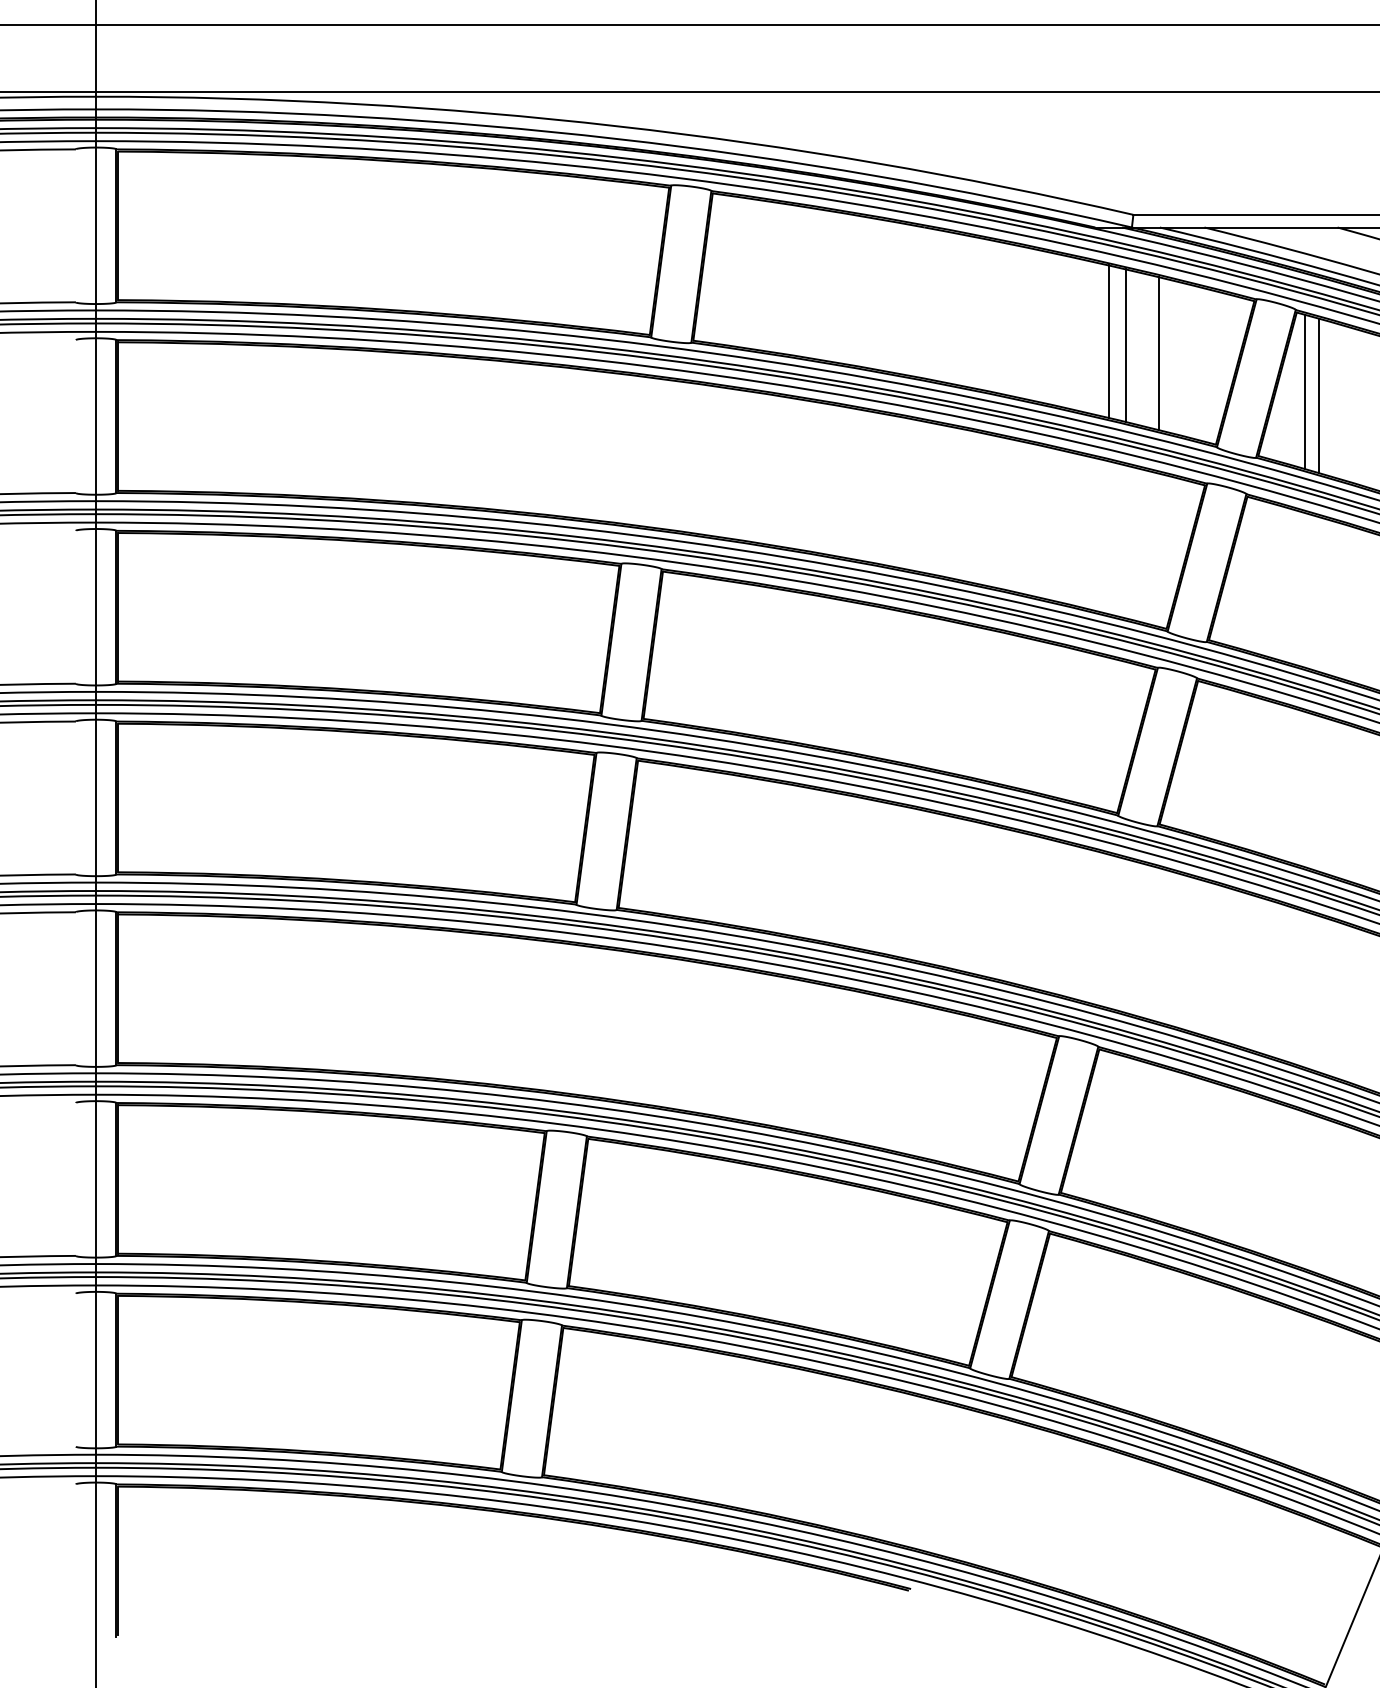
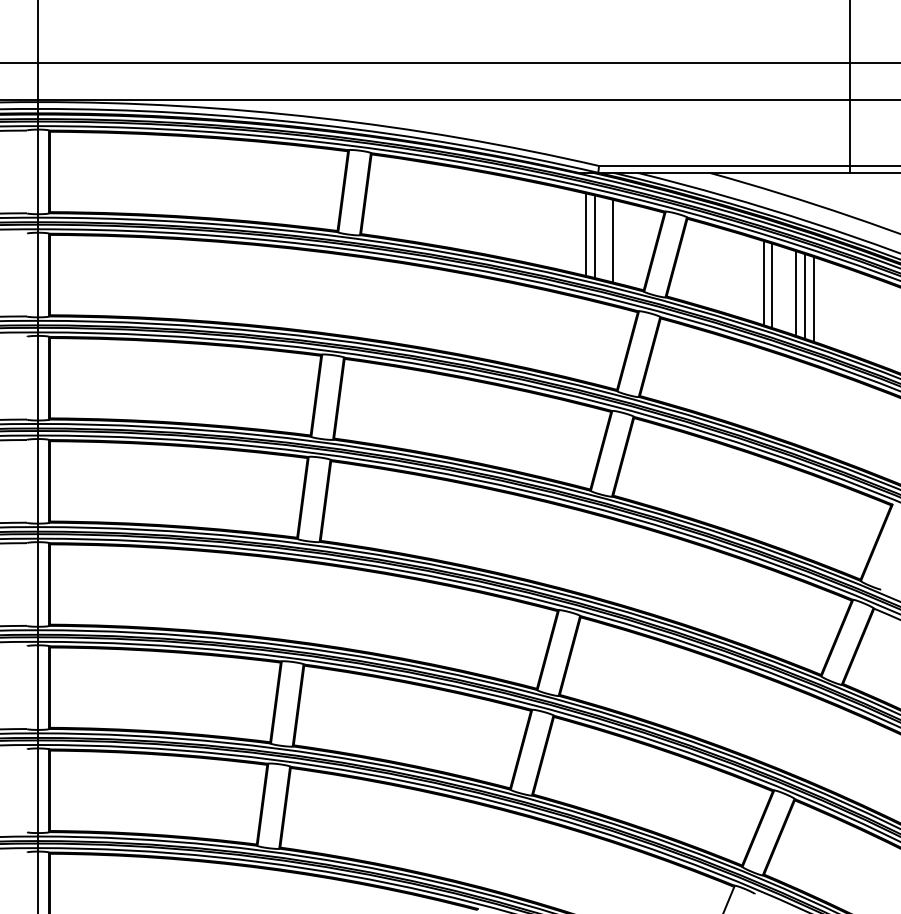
line: (1306, 391) -> (692, 261), removed
line: (1319, 395) -> (699, 263), removed

